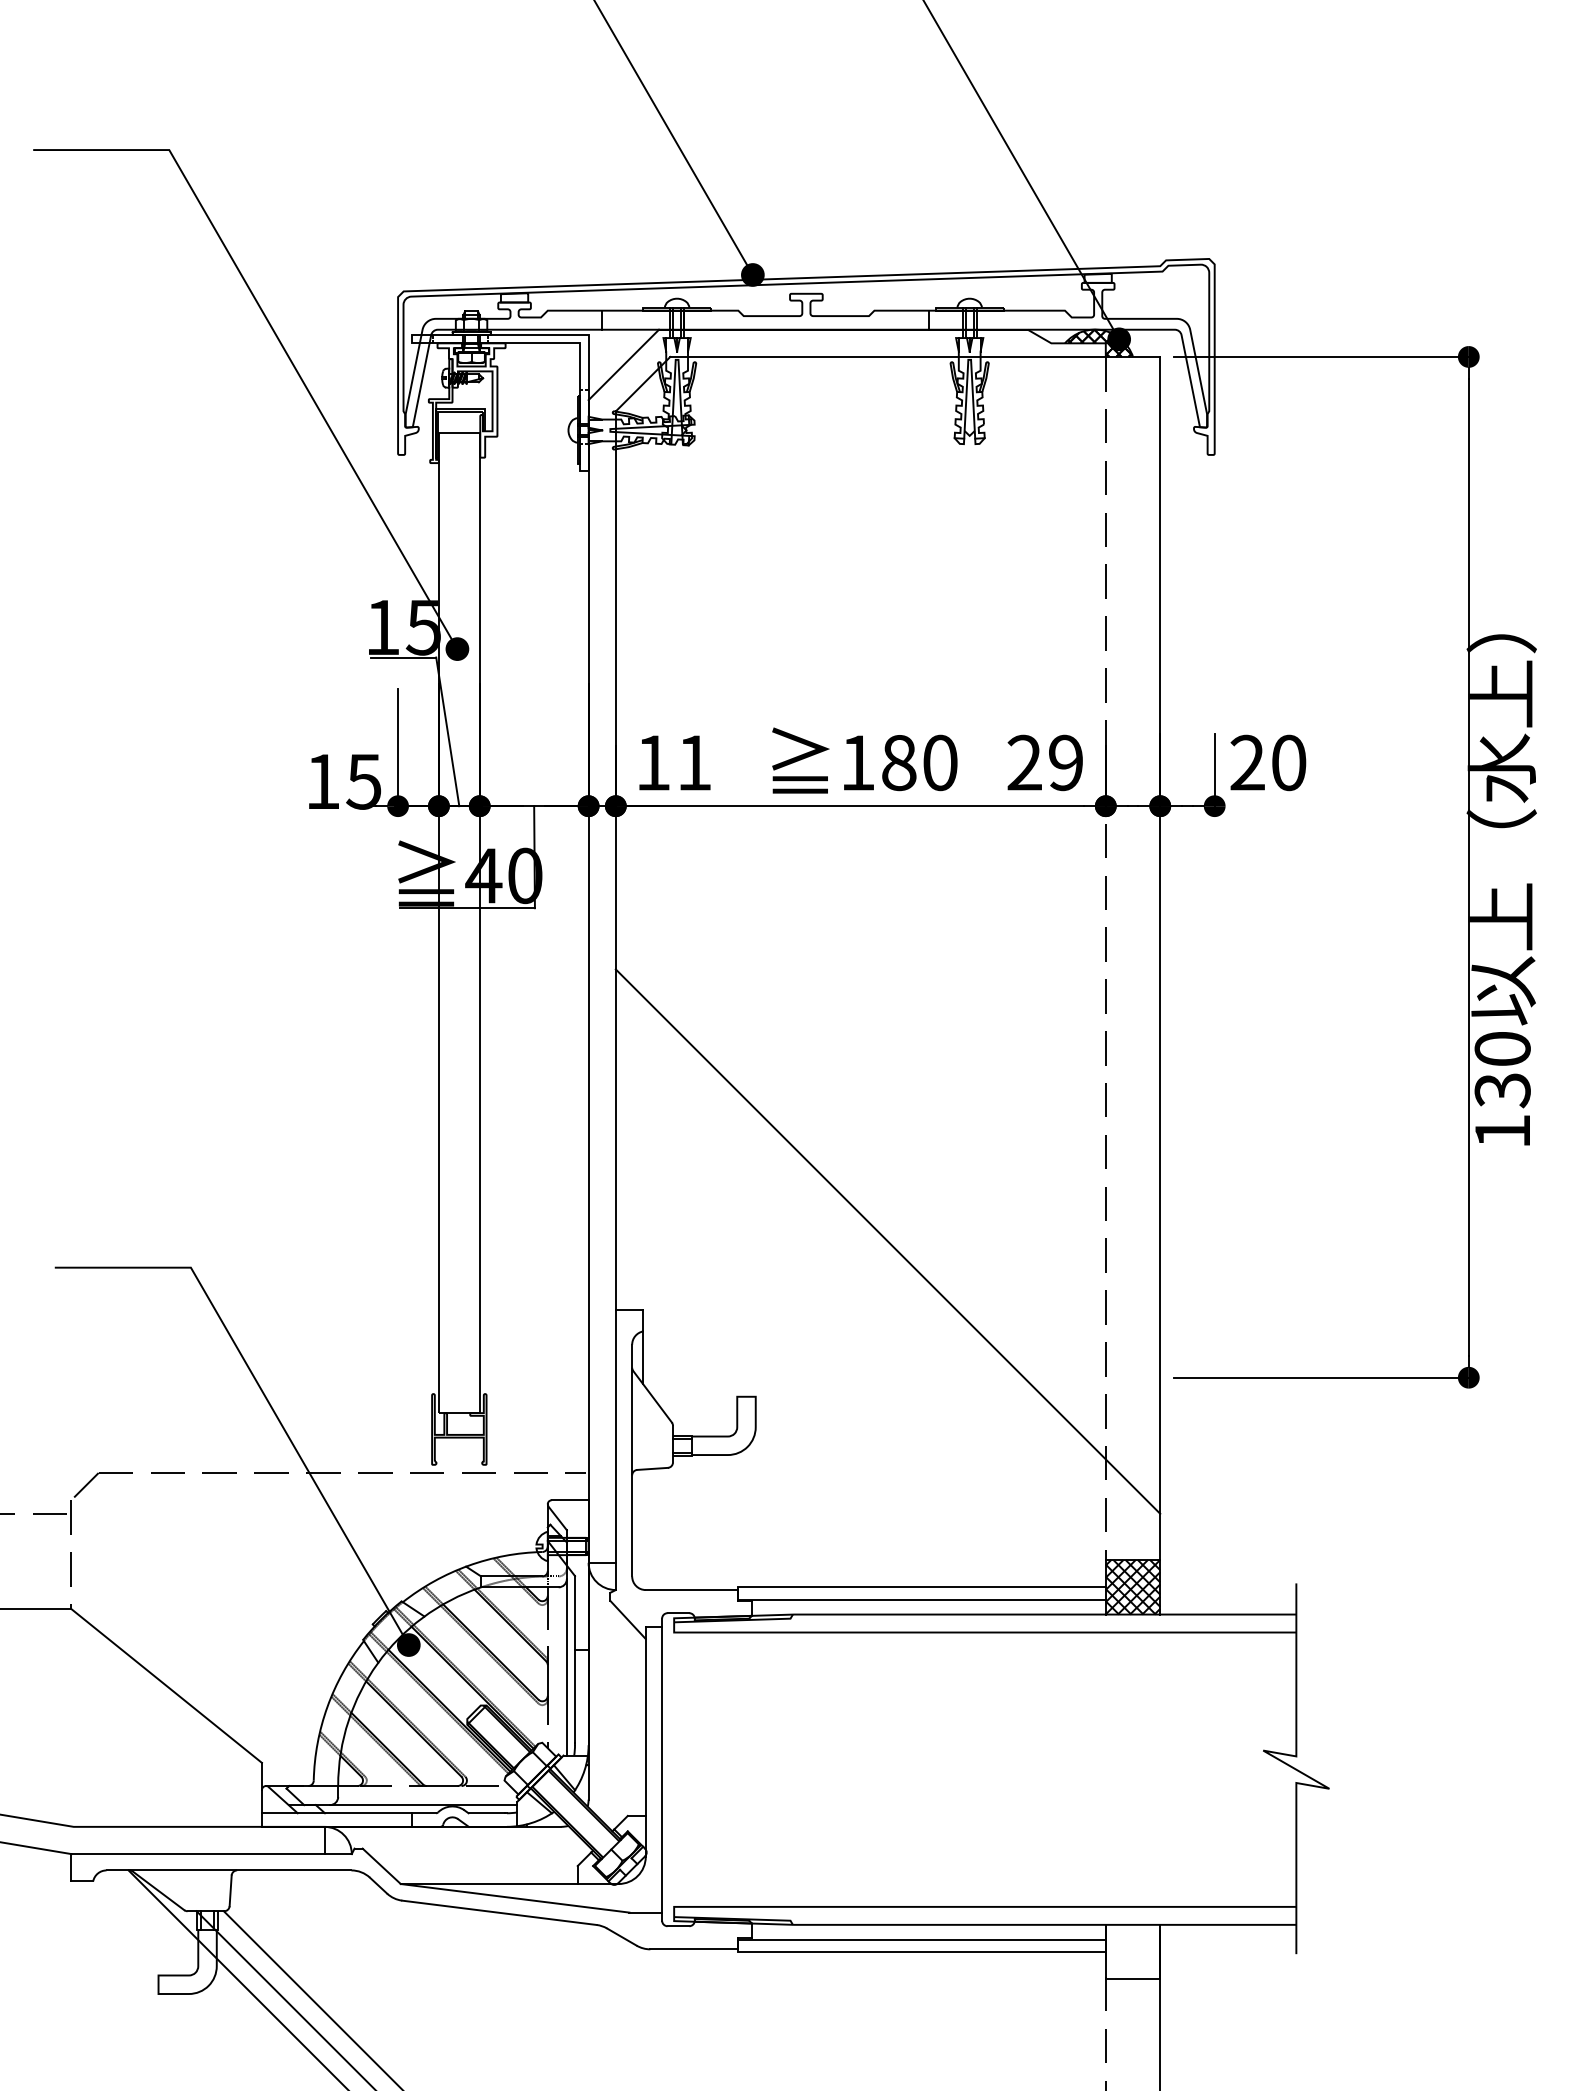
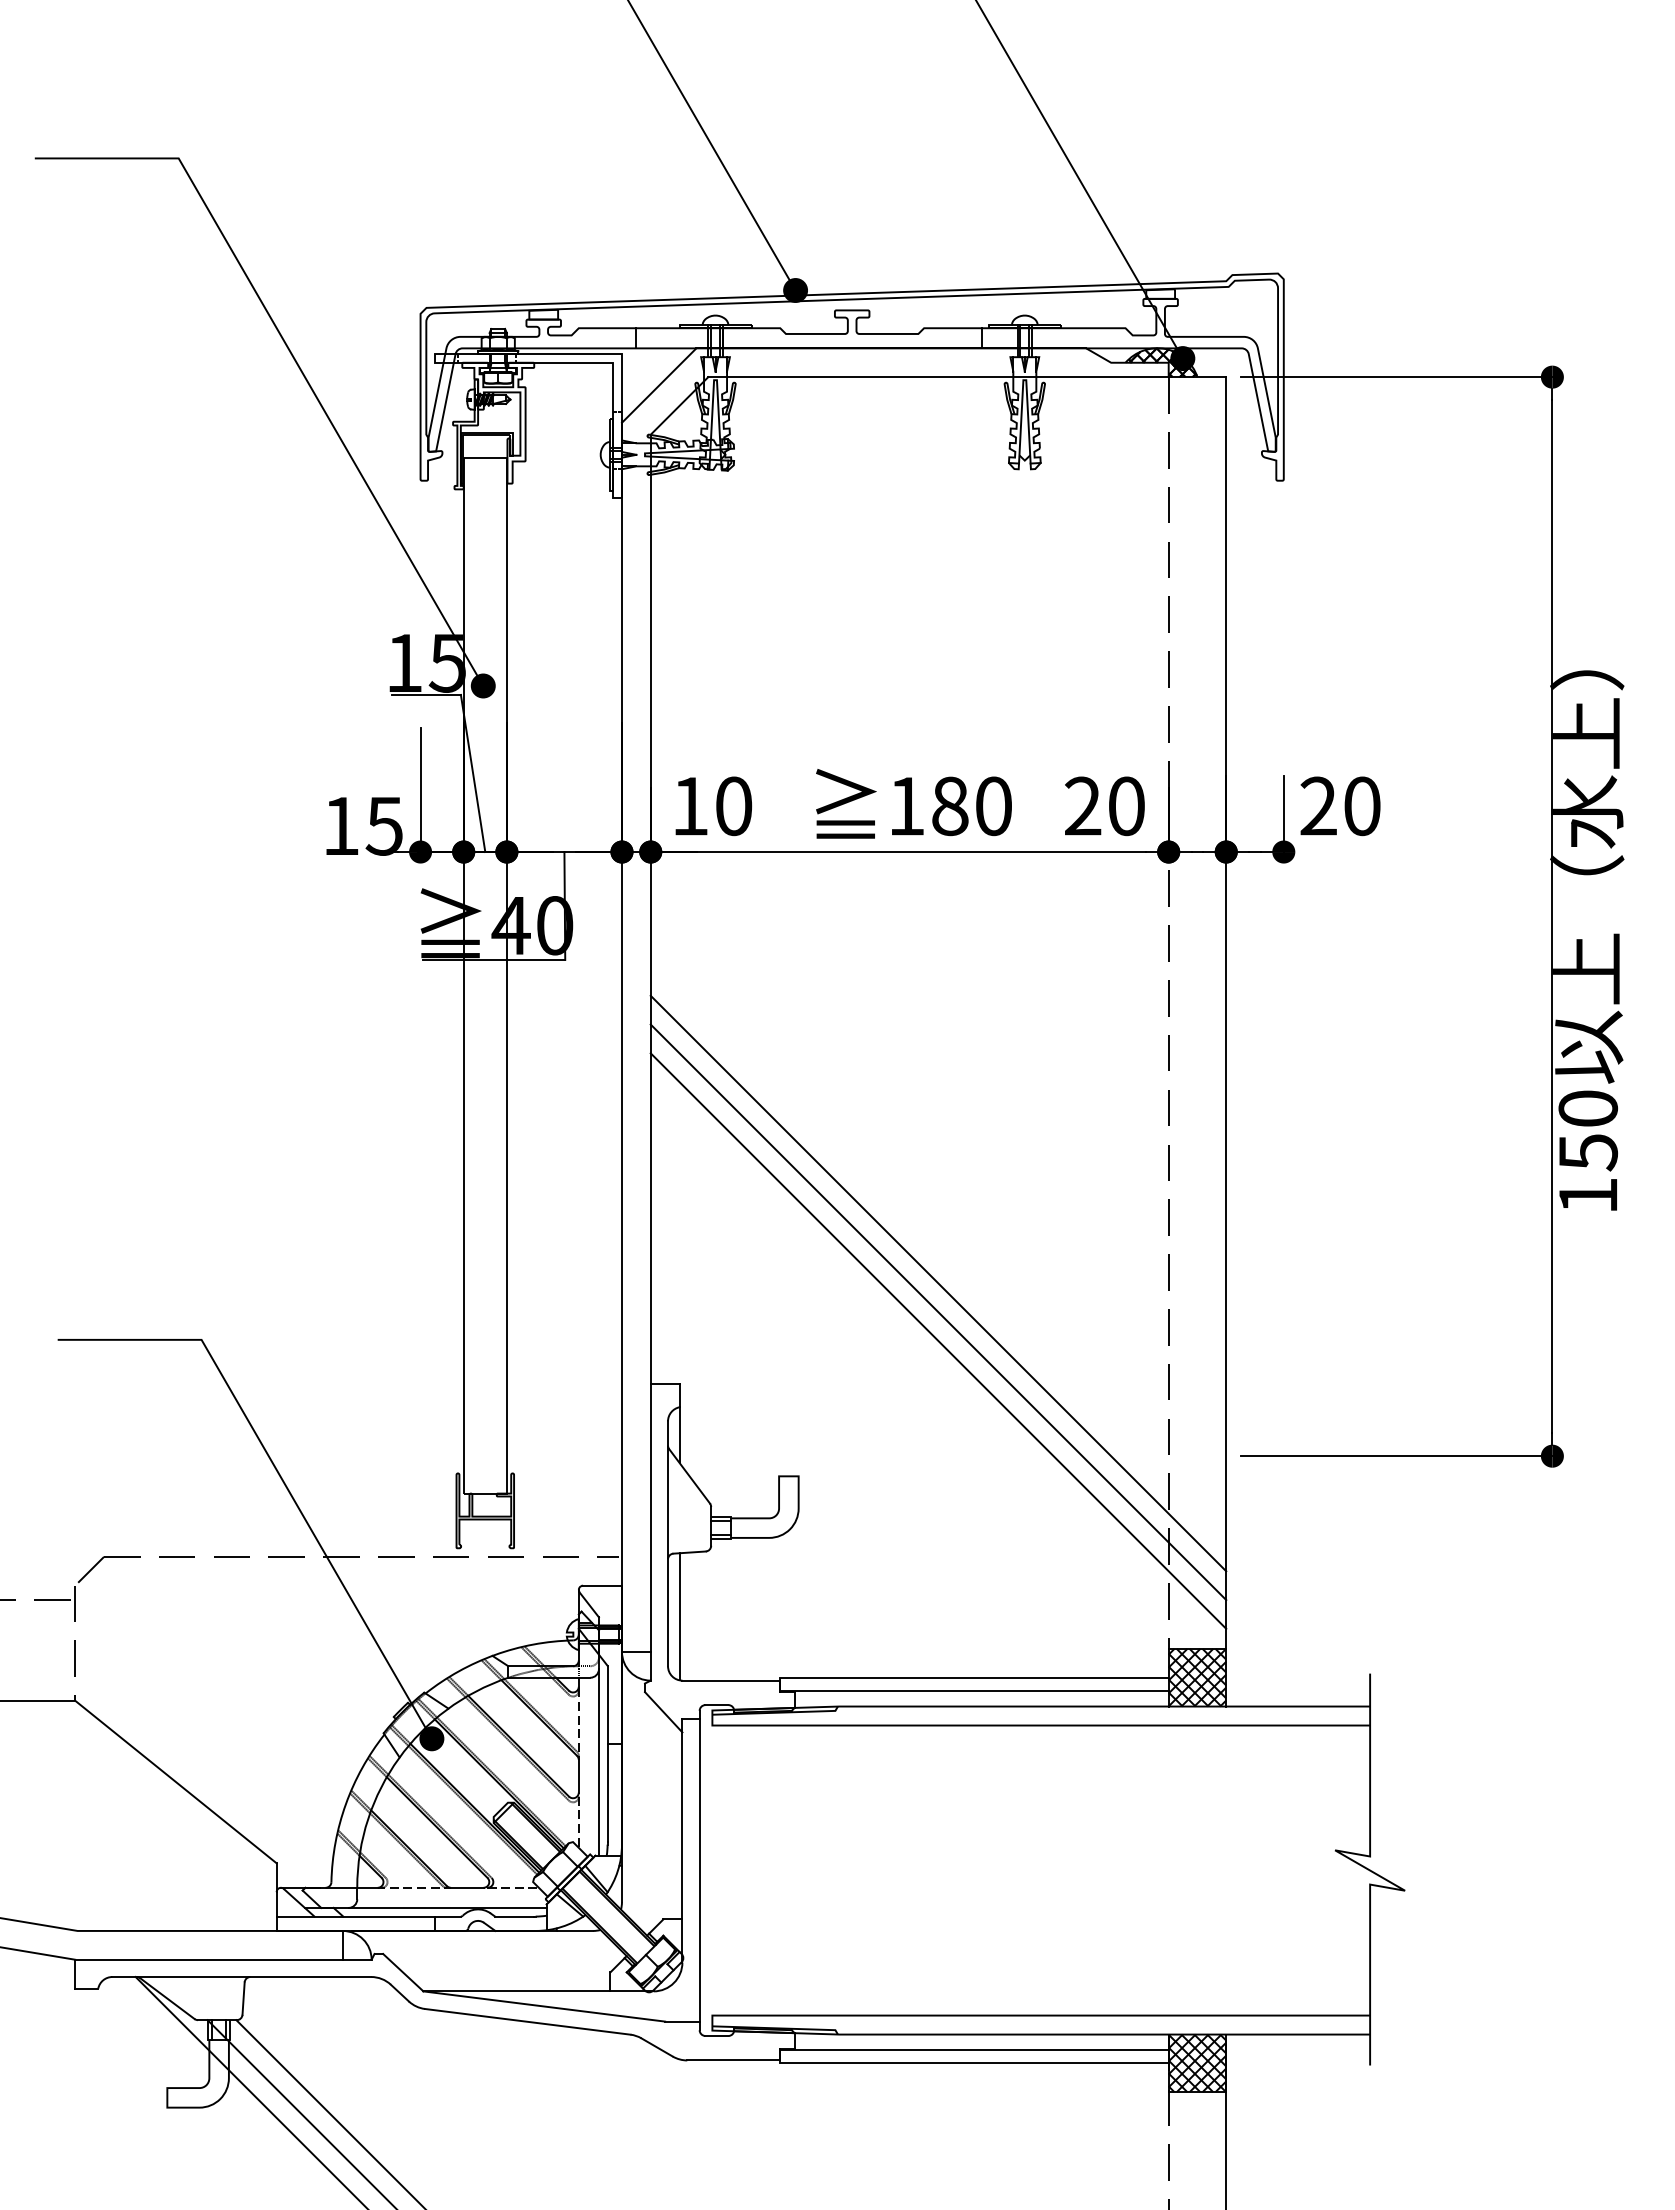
text: (695, 763) -> (734, 806), 11 -> 10
text: (1065, 763) -> (1126, 806), 29 -> 20
text: (1502, 1090) -> (1587, 1152), 130 -> 150
line: (888, 1214) -> (938, 1283), added
line: (888, 1268) -> (938, 1340), added
line: (643, 1529) -> (679, 1616), added
hatch: (1133, 1952) -> (1197, 2063), added

